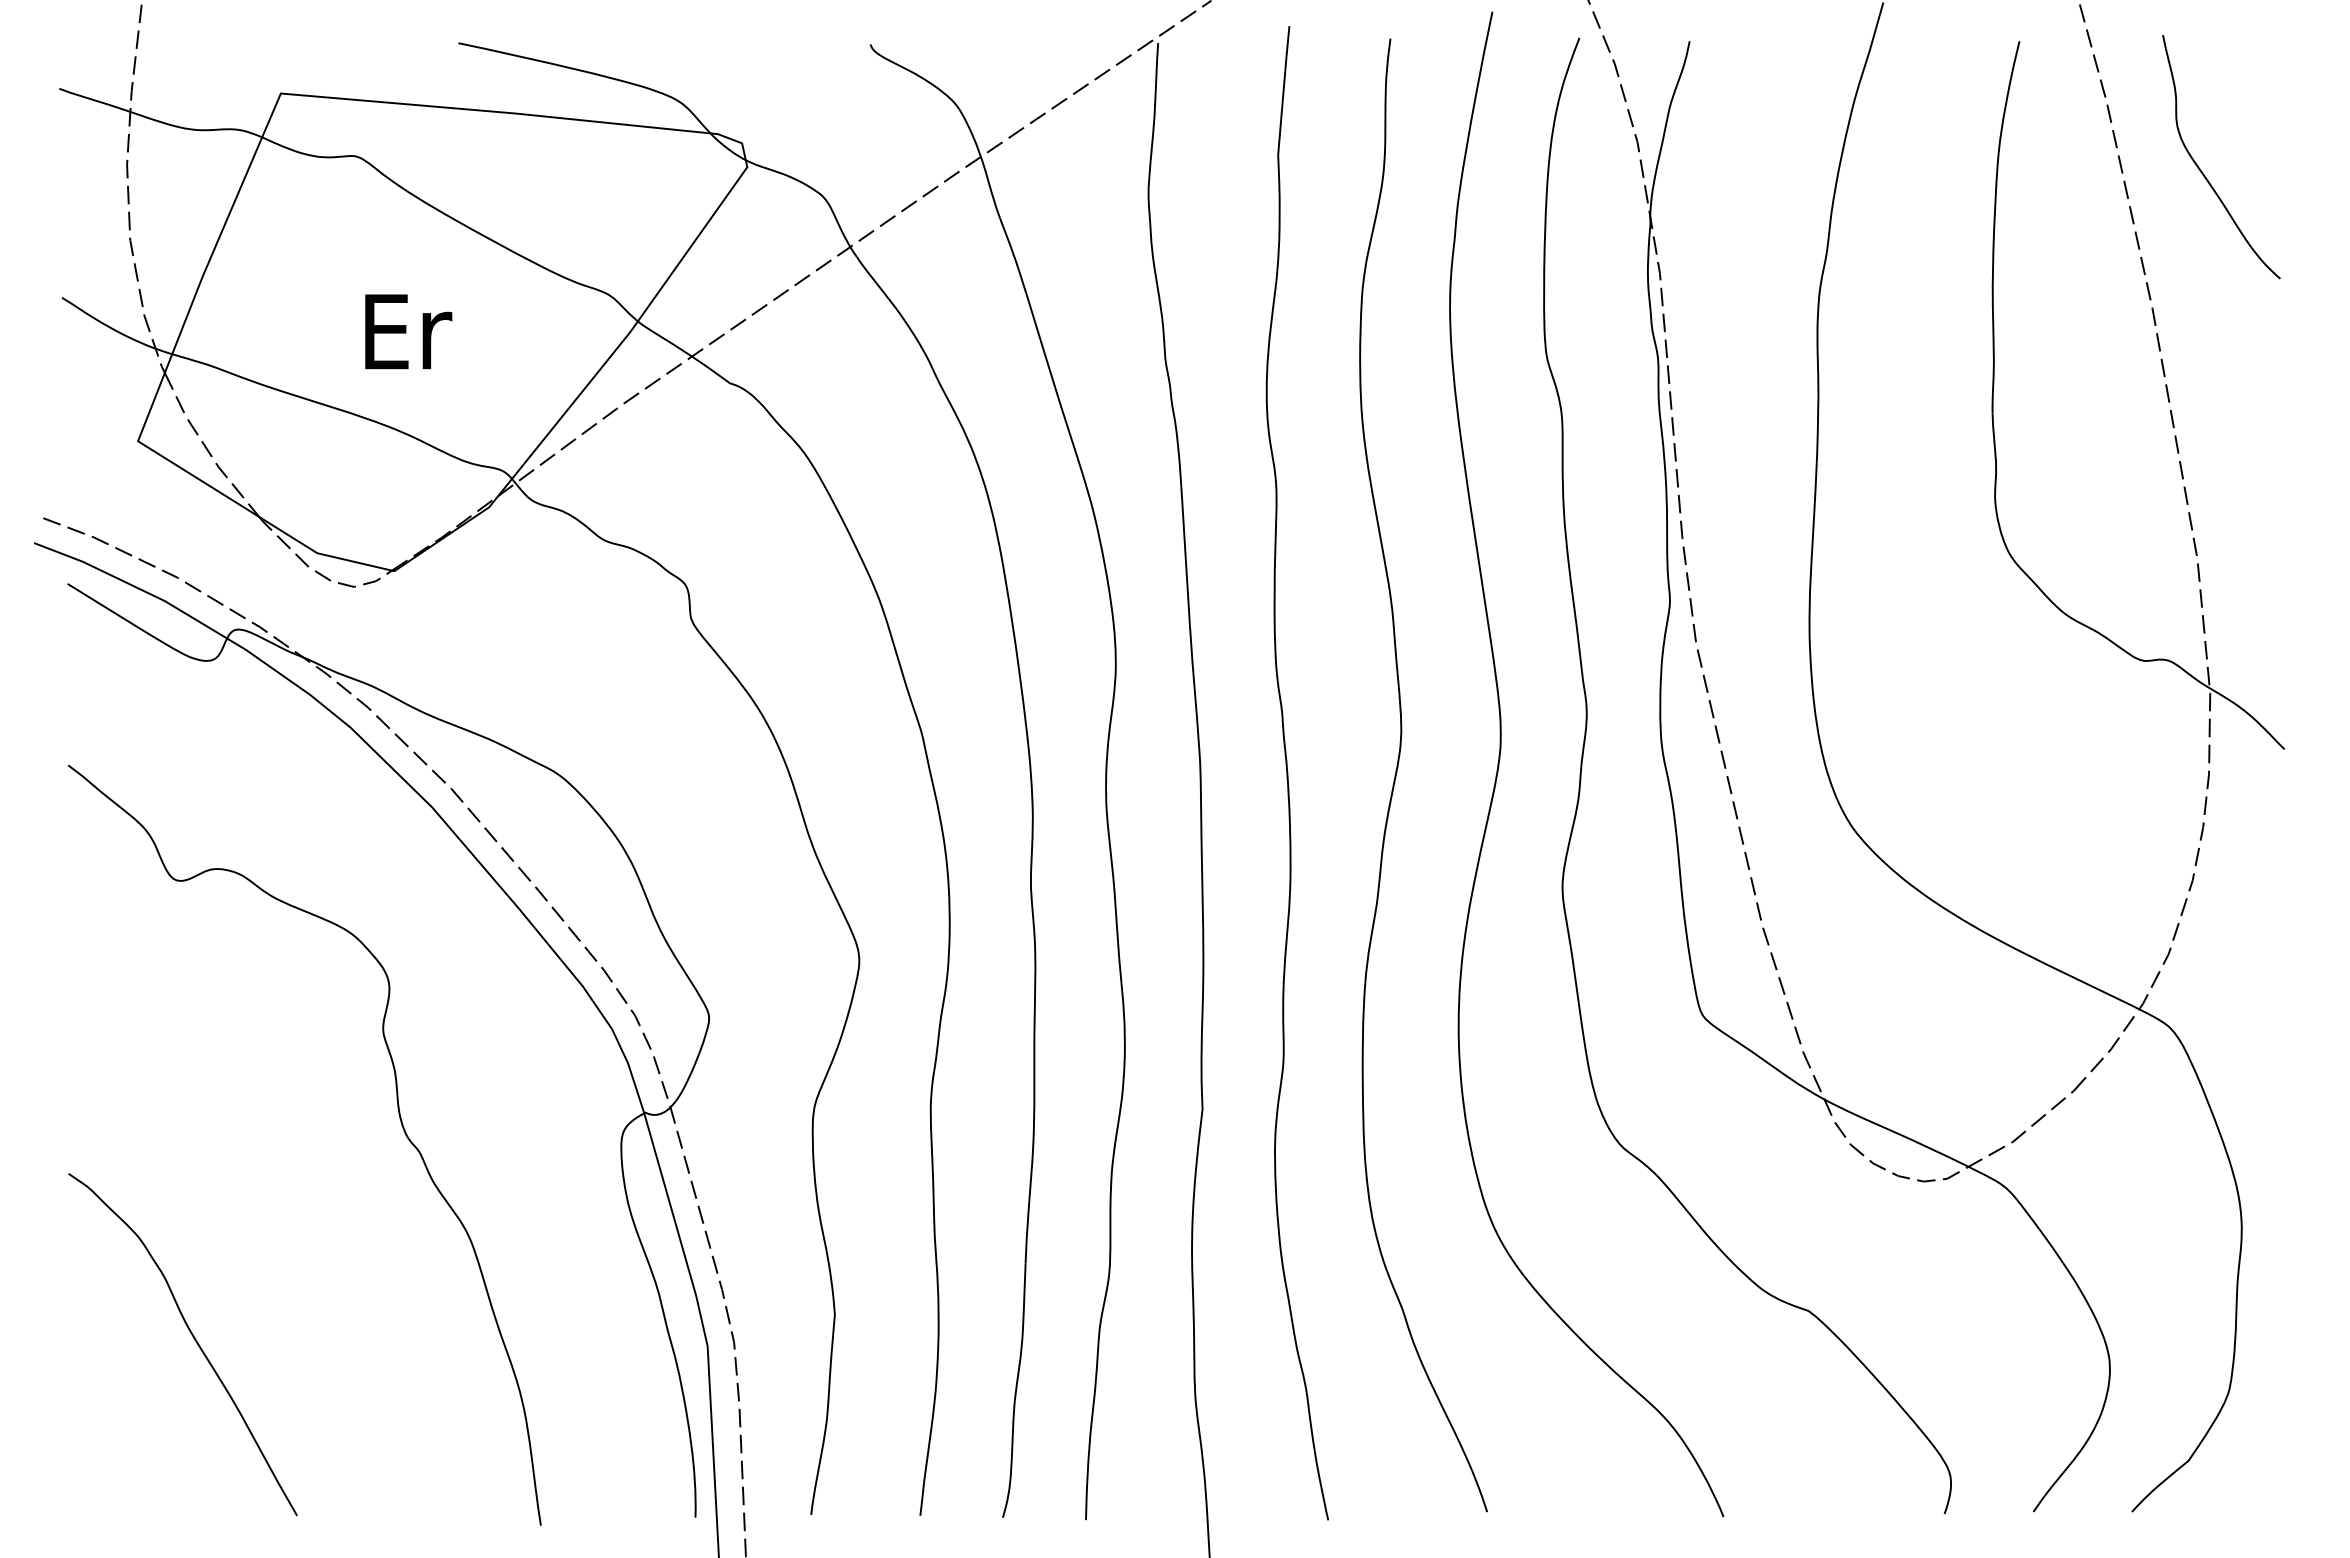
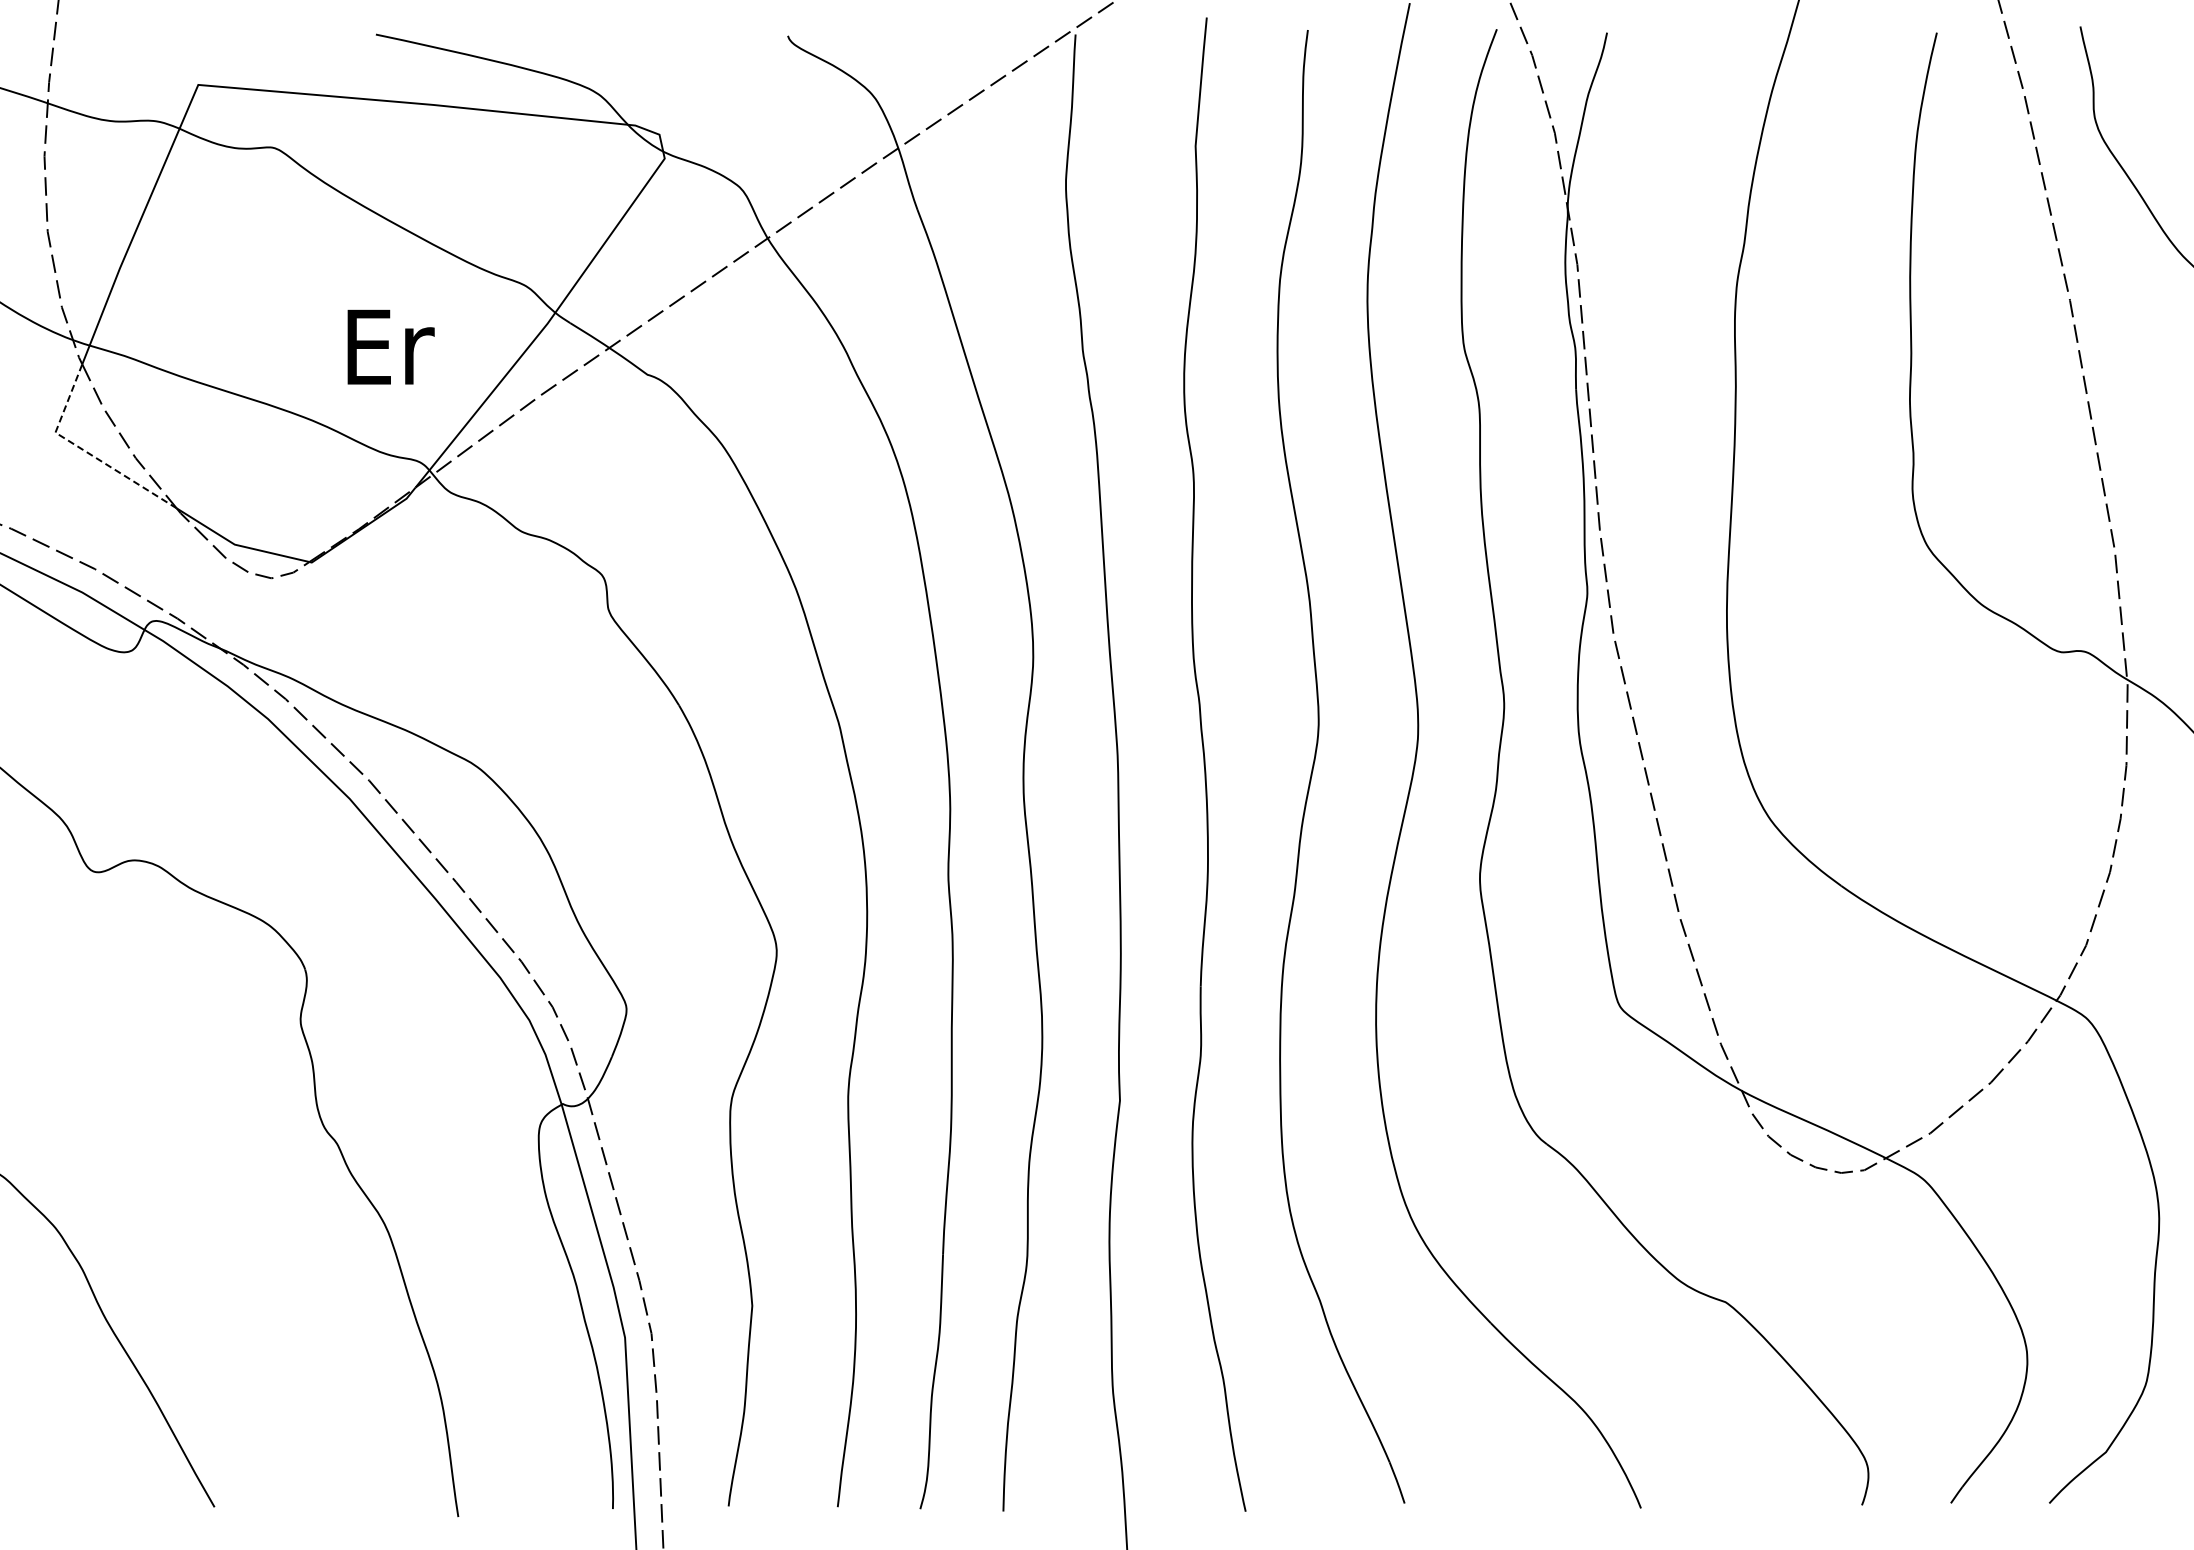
text: (408, 331) -> (390, 346), moved
line: (166, 459) -> (83, 450), solid -> dashed

